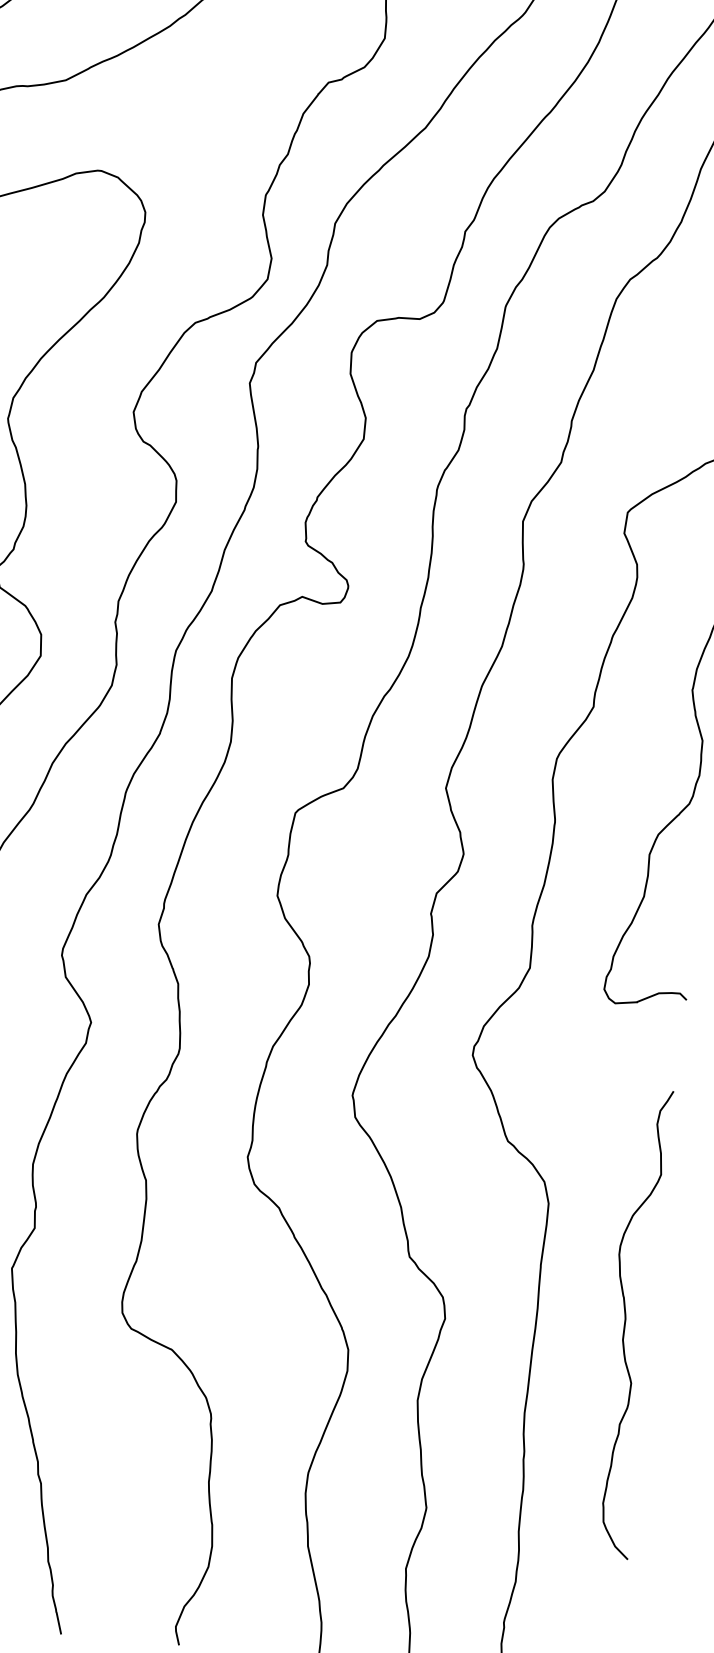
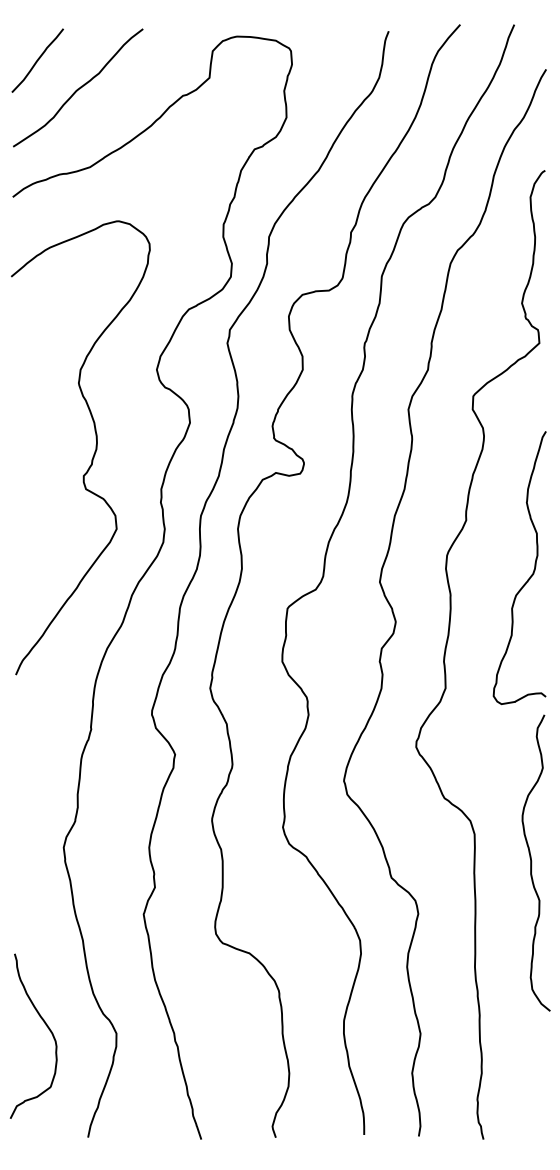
curve: (627, 1321) -> (532, 862), moved

